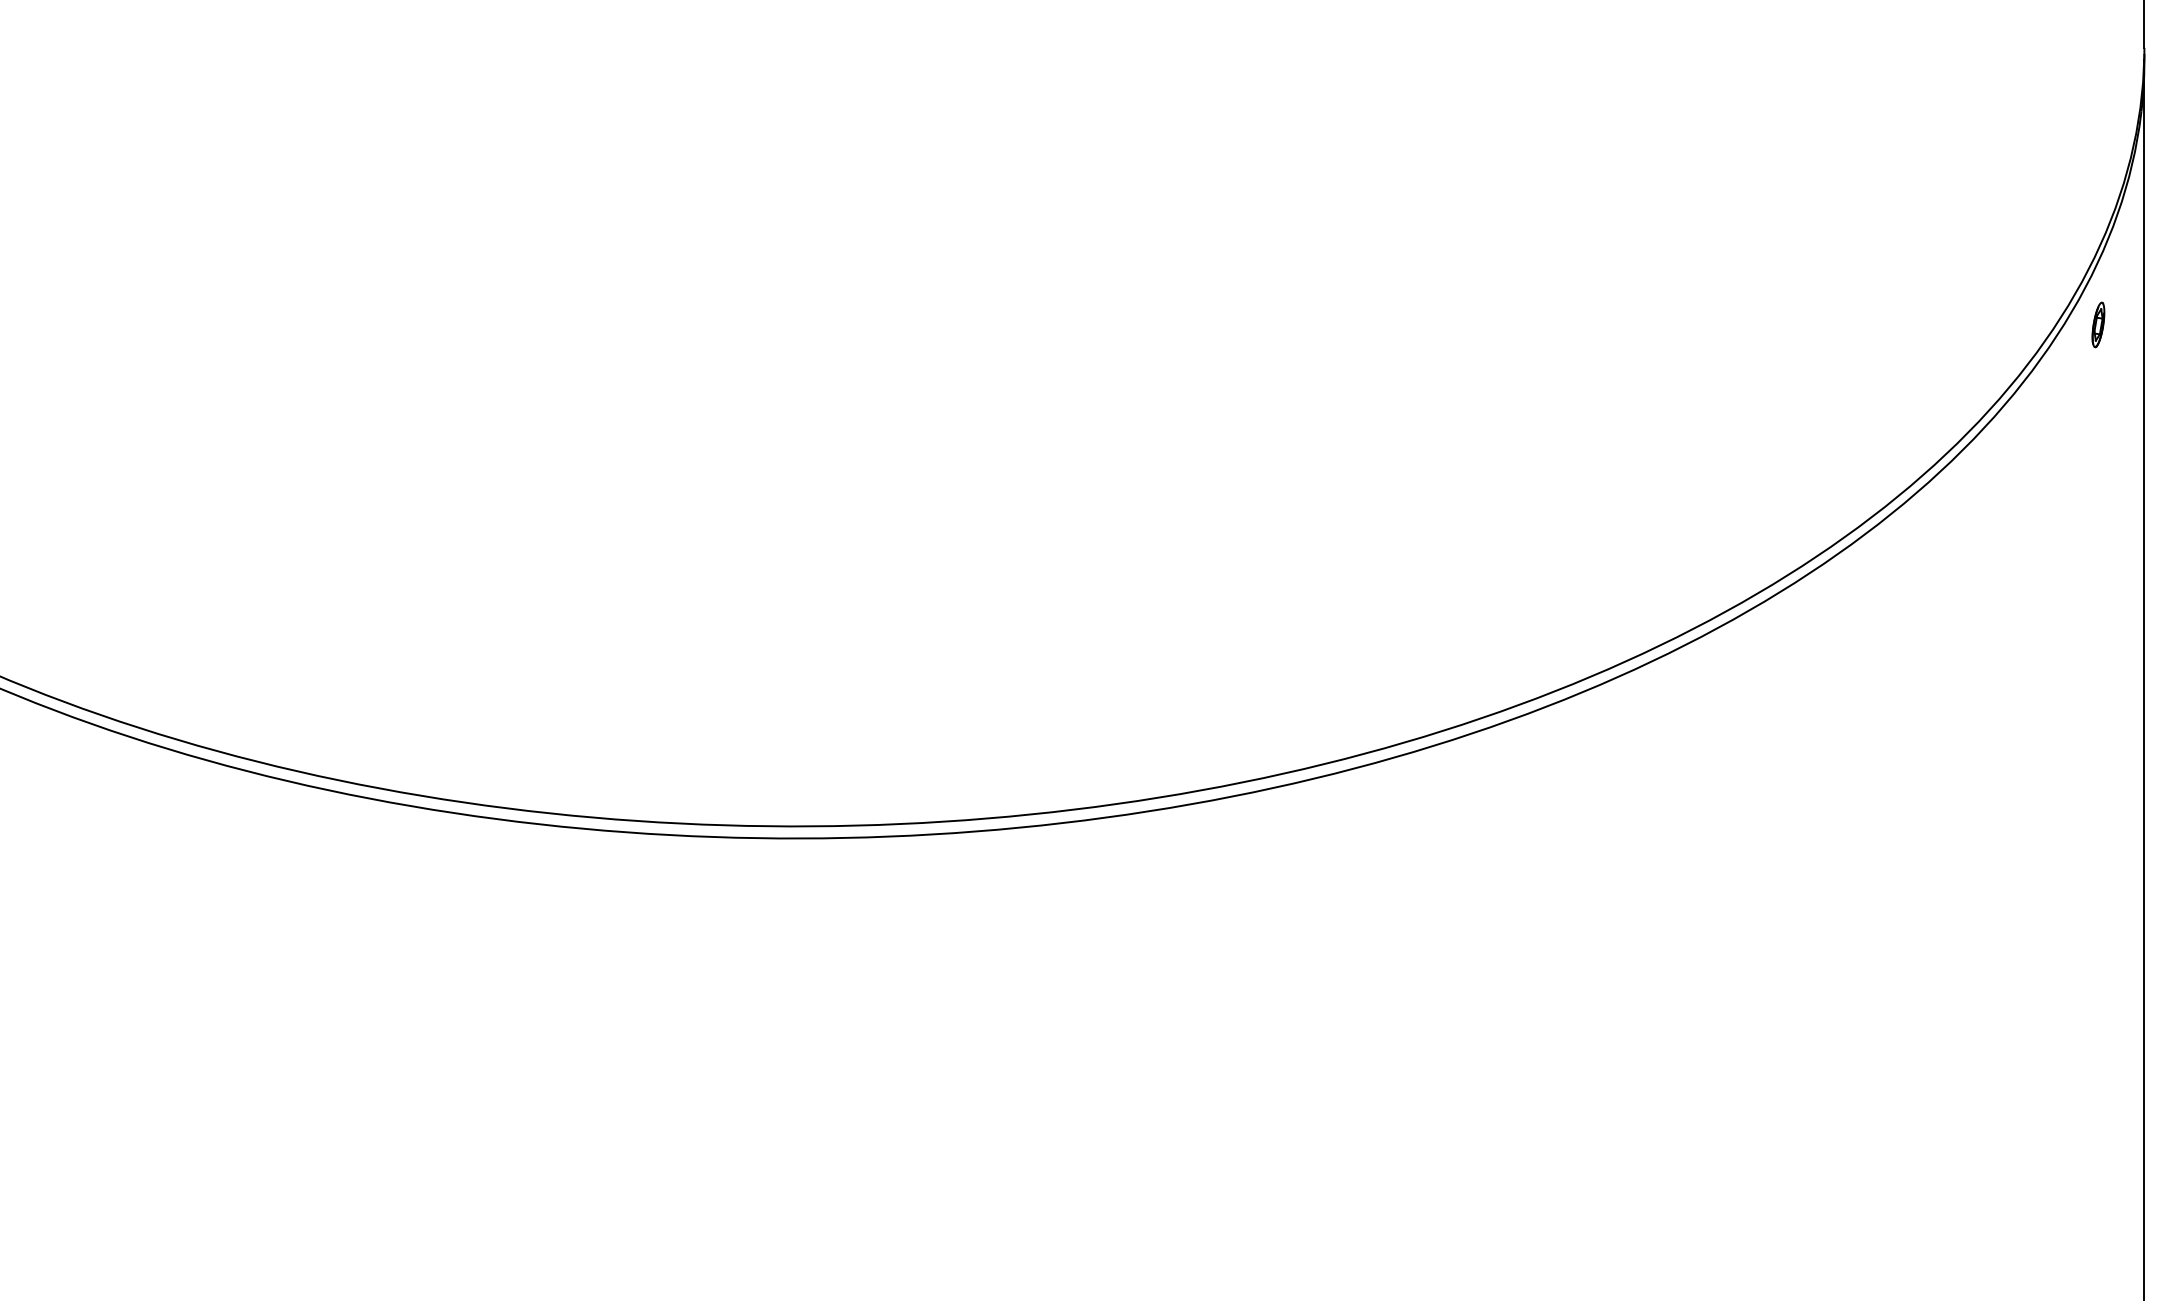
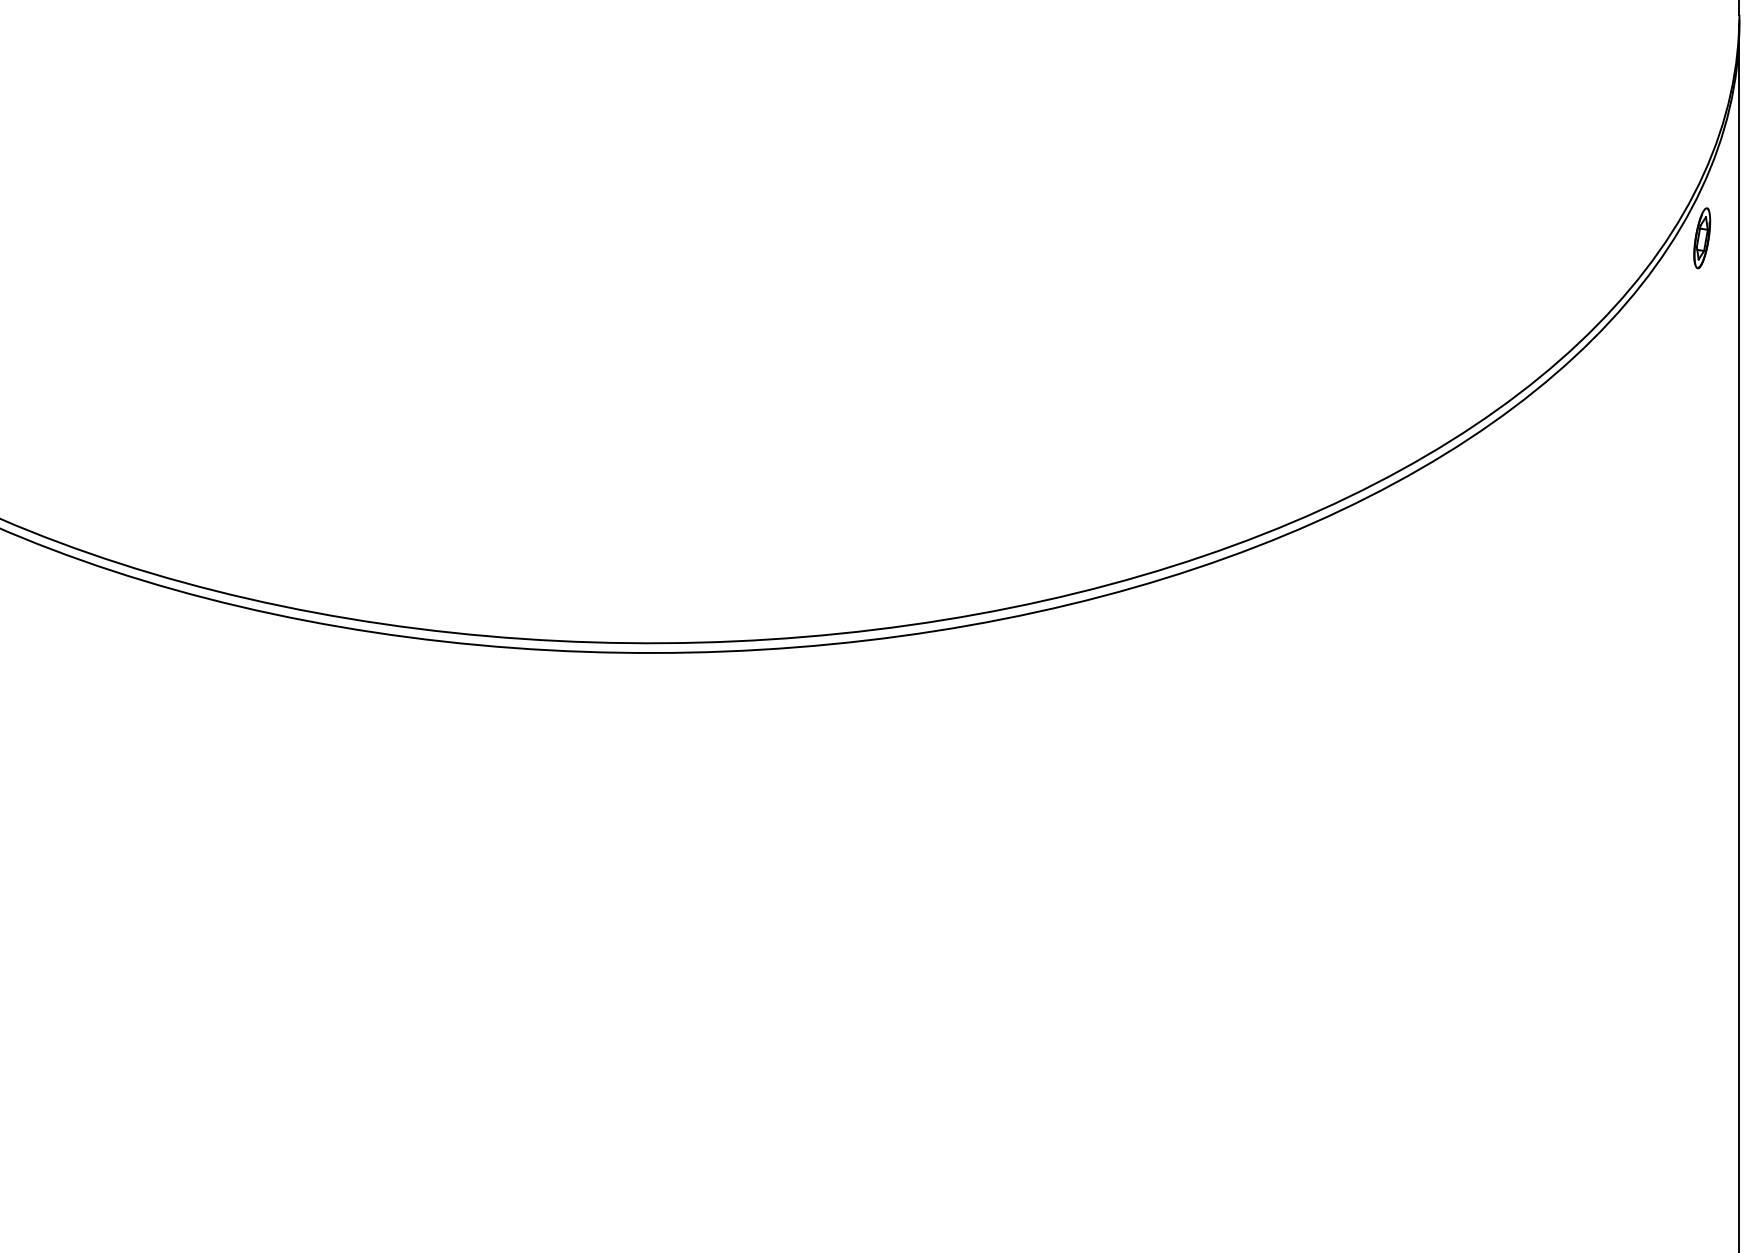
part: (2098, 325) -> (1702, 238), size x1.67

